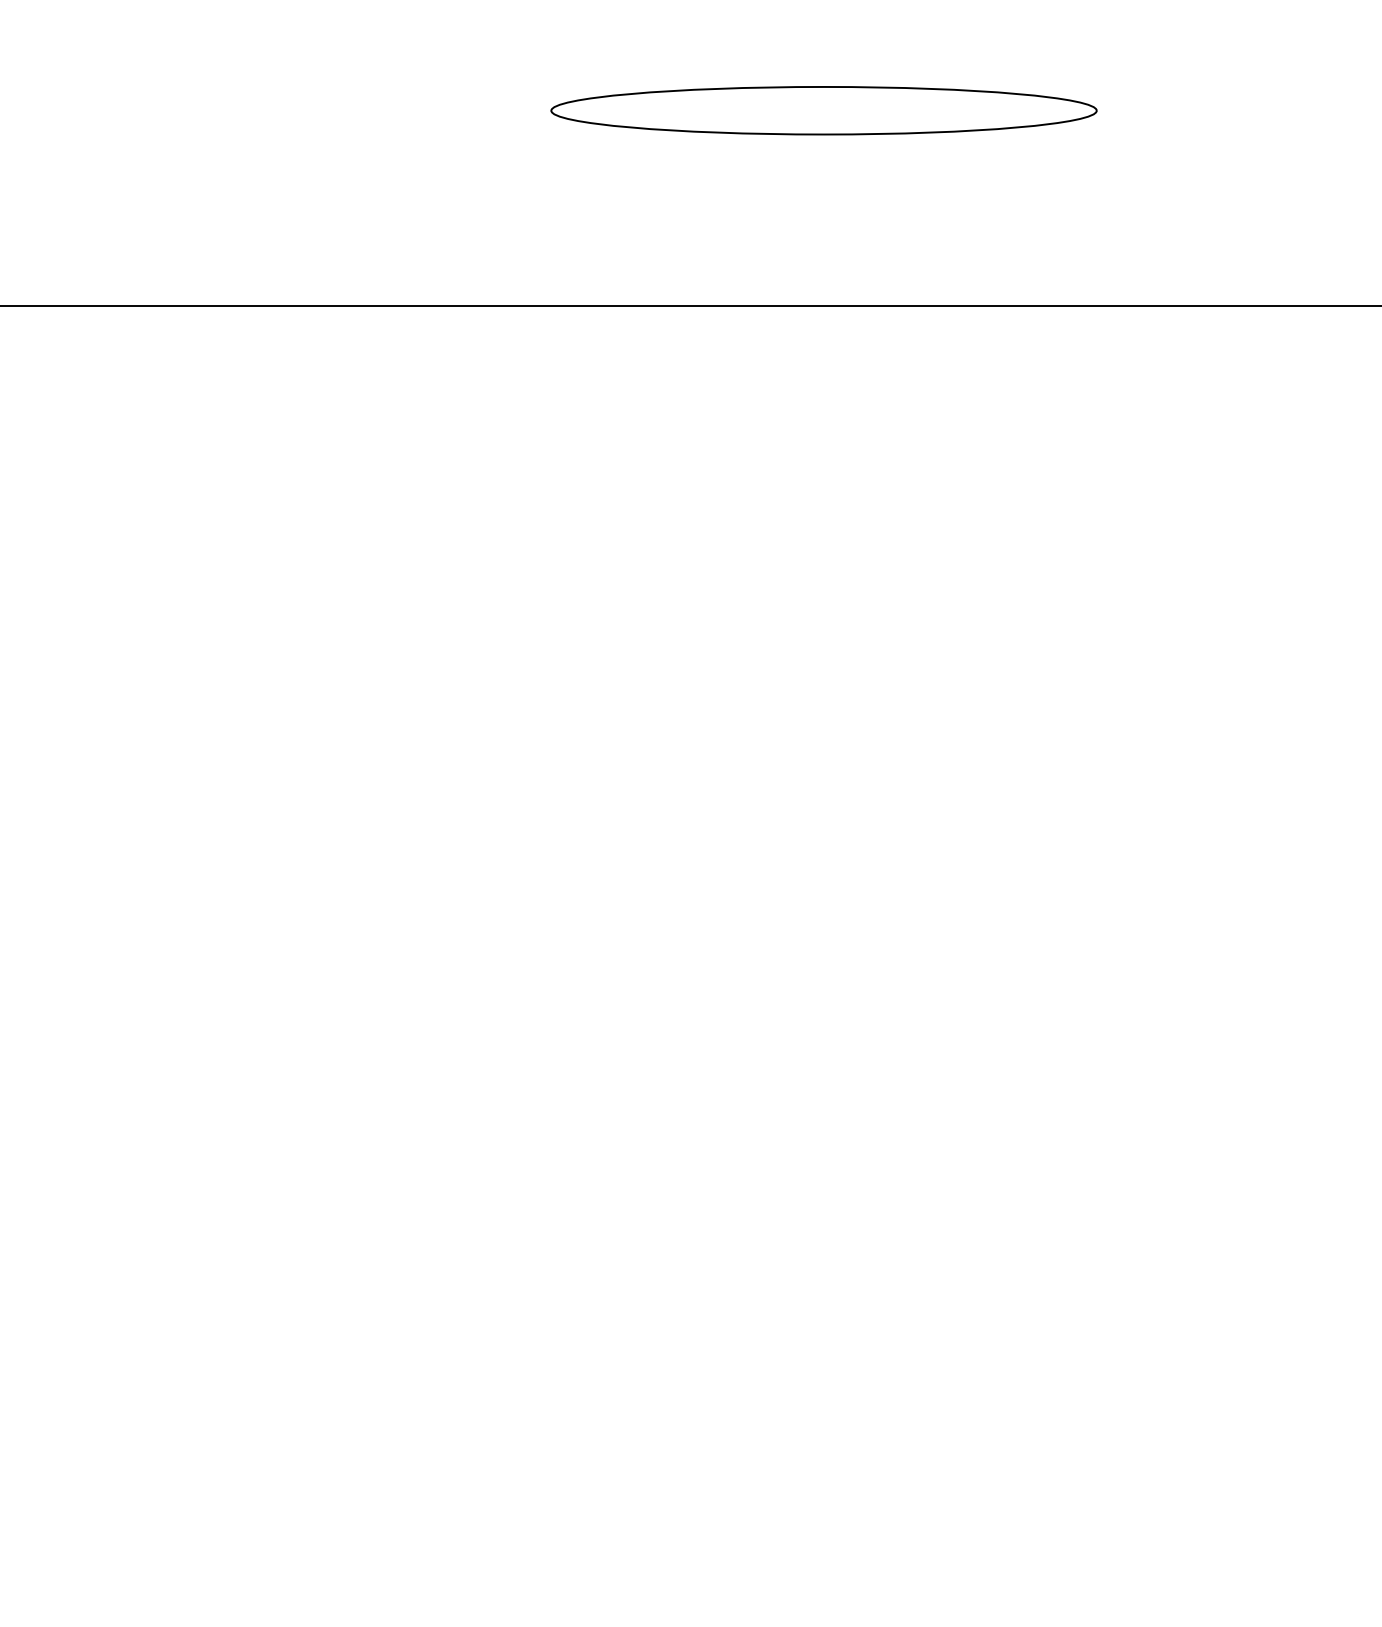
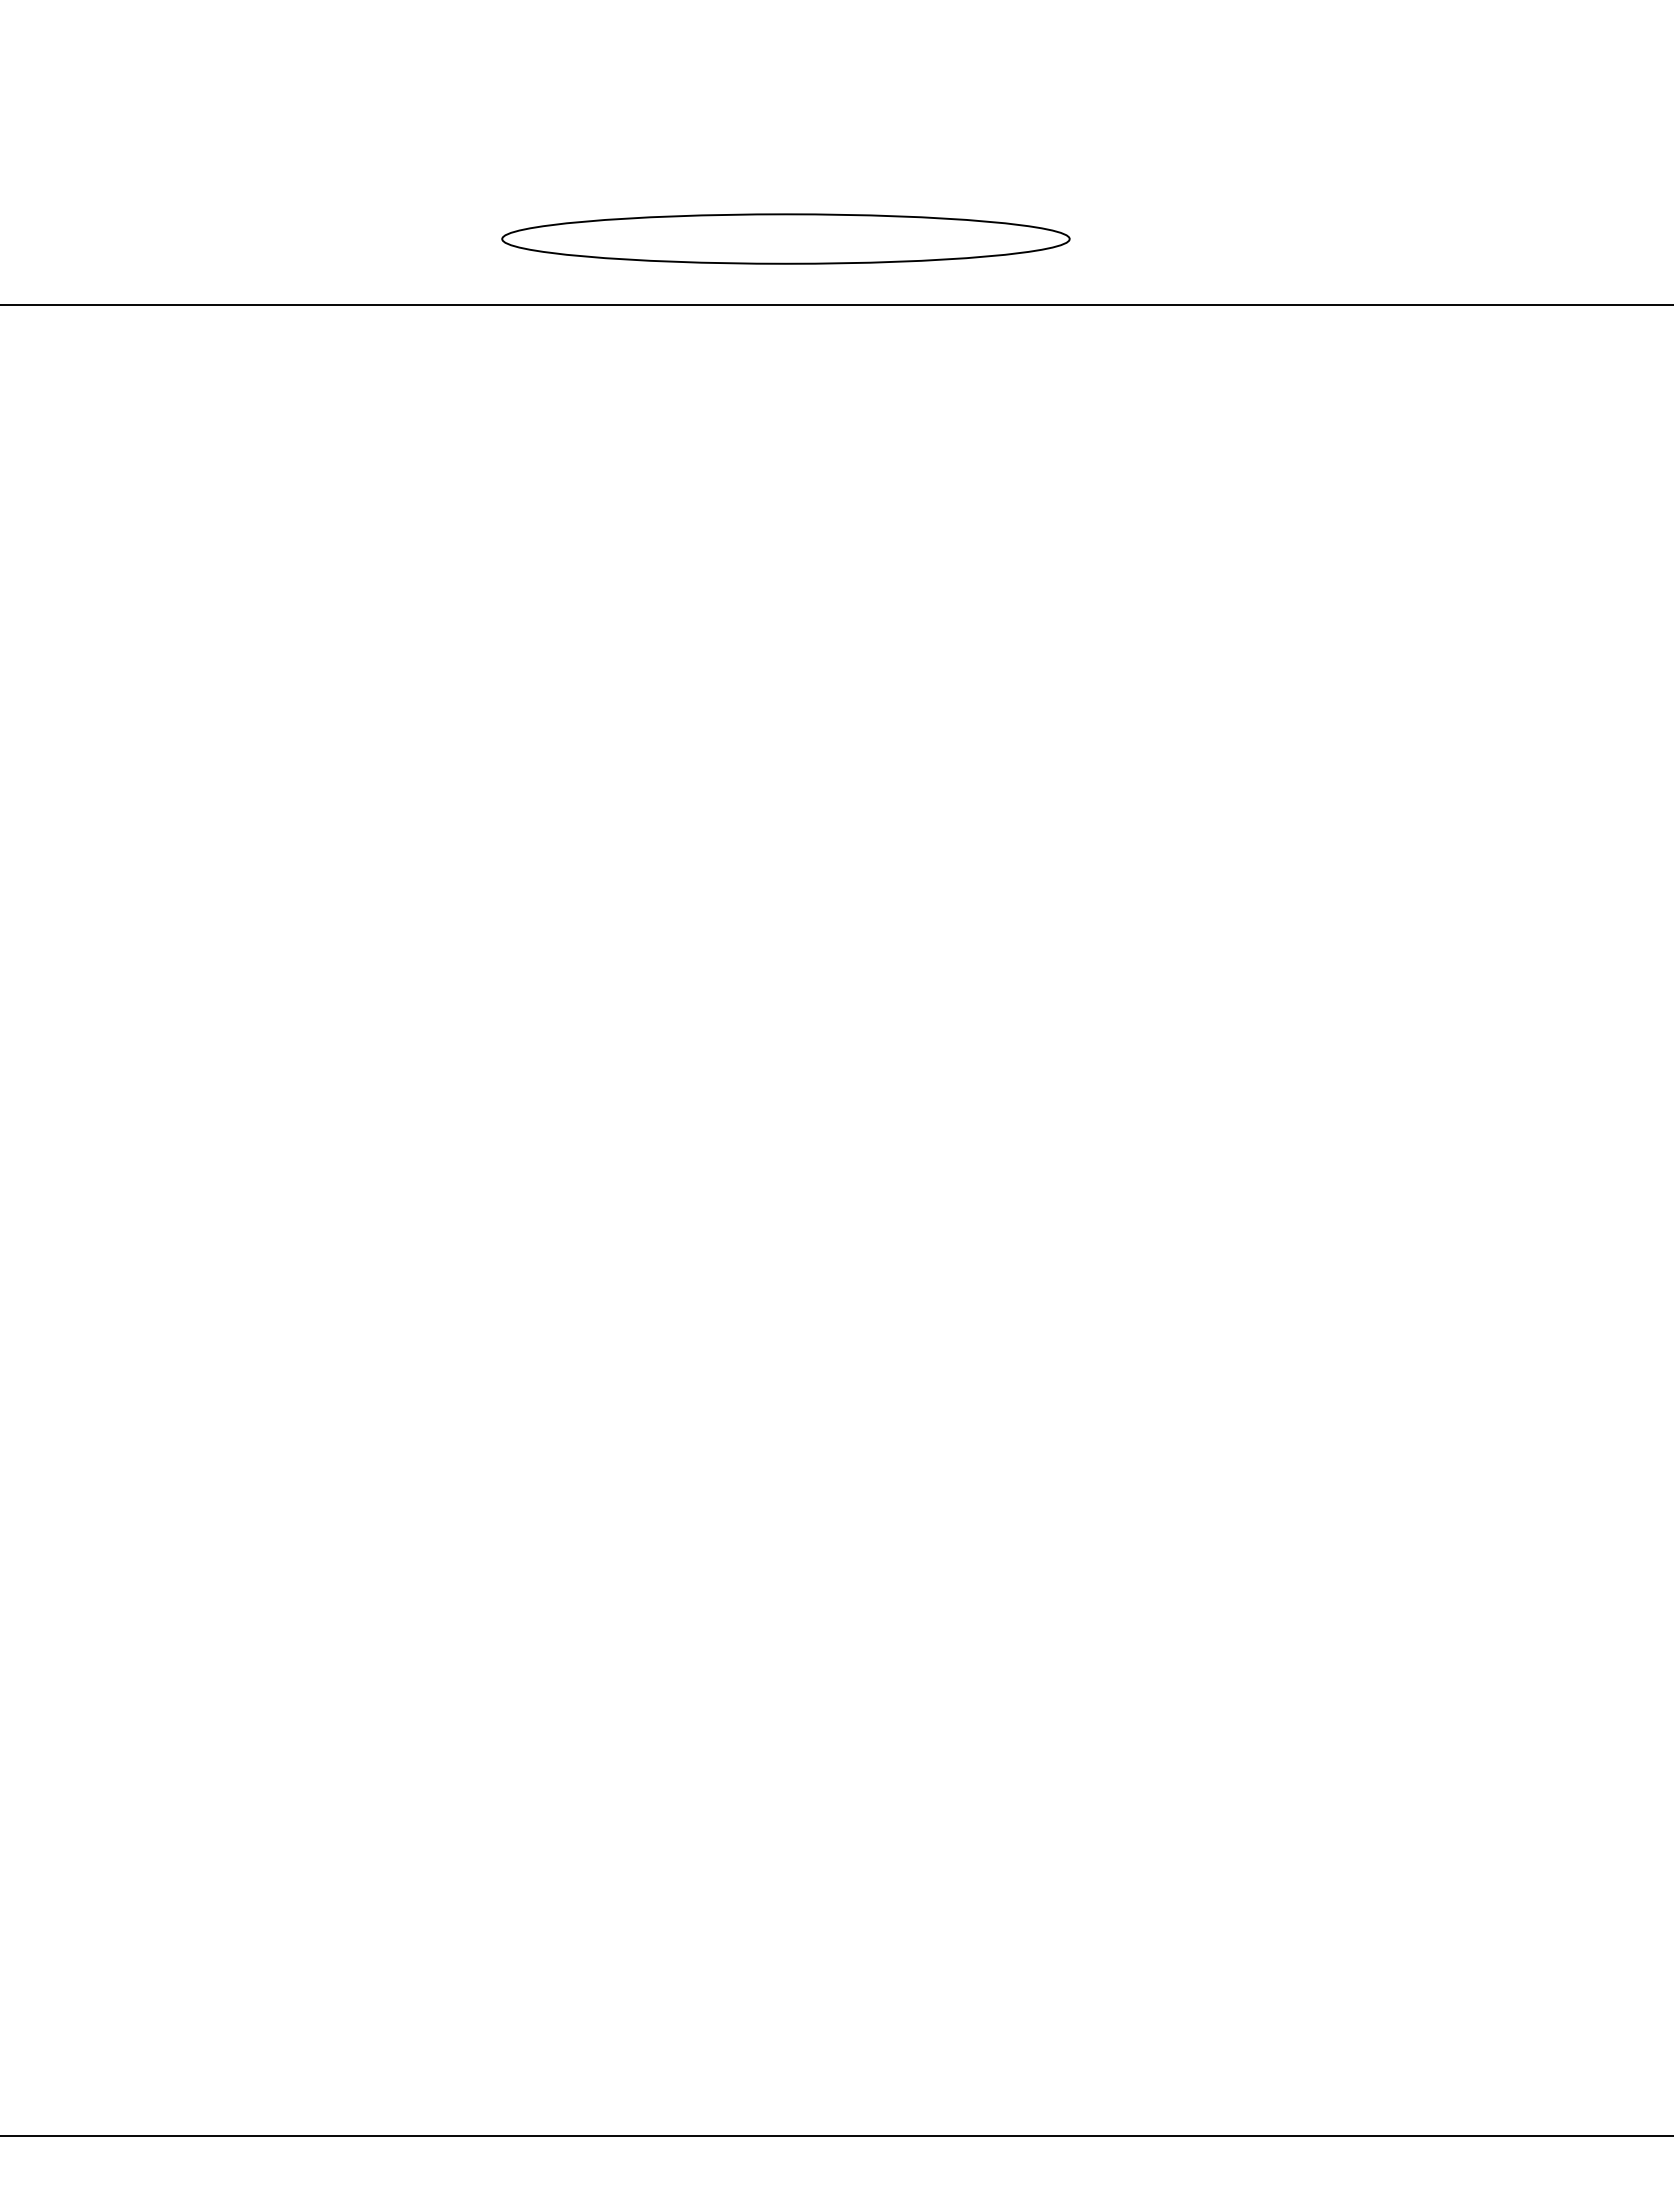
part: (823, 110) -> (785, 238), moved

